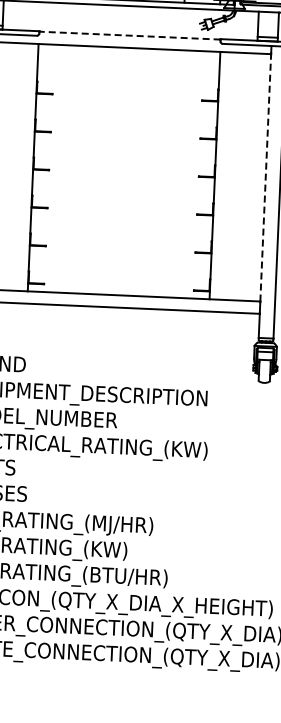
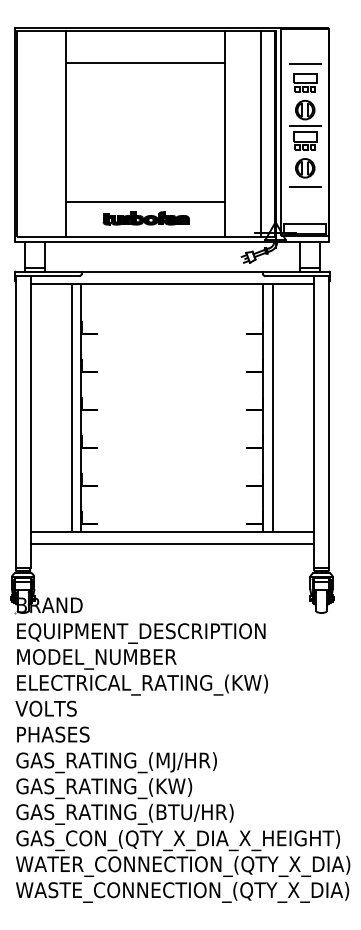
line: (130, 35) -> (172, 271), dashed -> solid
line: (23, 166) -> (71, 407), added
line: (225, 175) -> (273, 407), added
line: (266, 178) -> (314, 408), dashed -> solid

